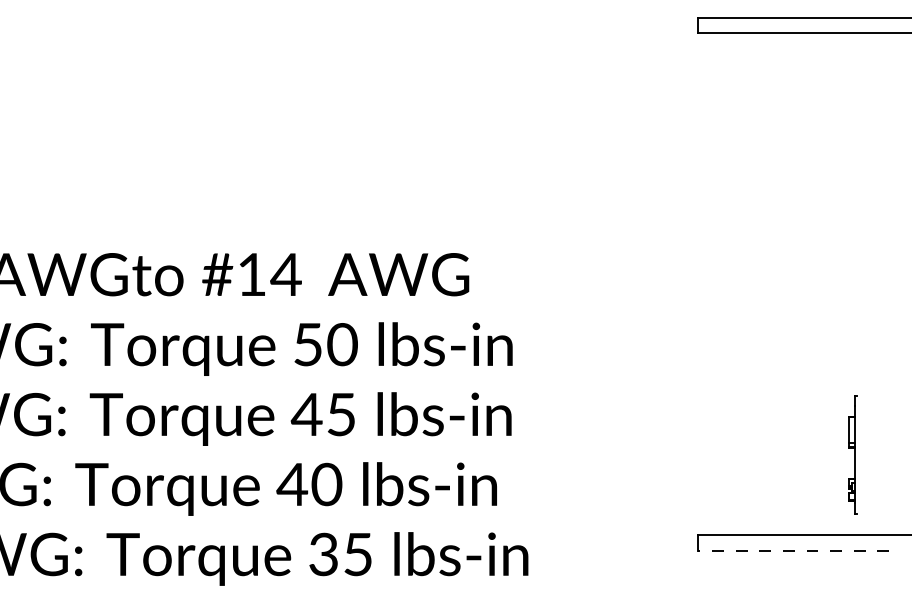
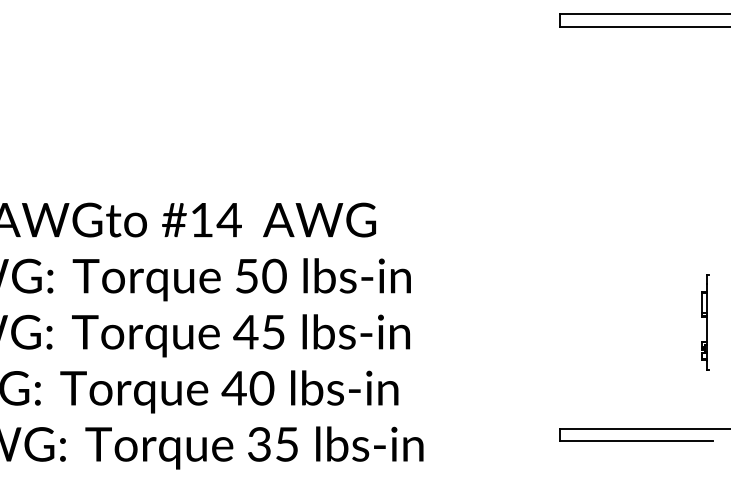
part: (852, 454) -> (705, 322), moved
line: (794, 550) -> (636, 441), dashed -> solid

